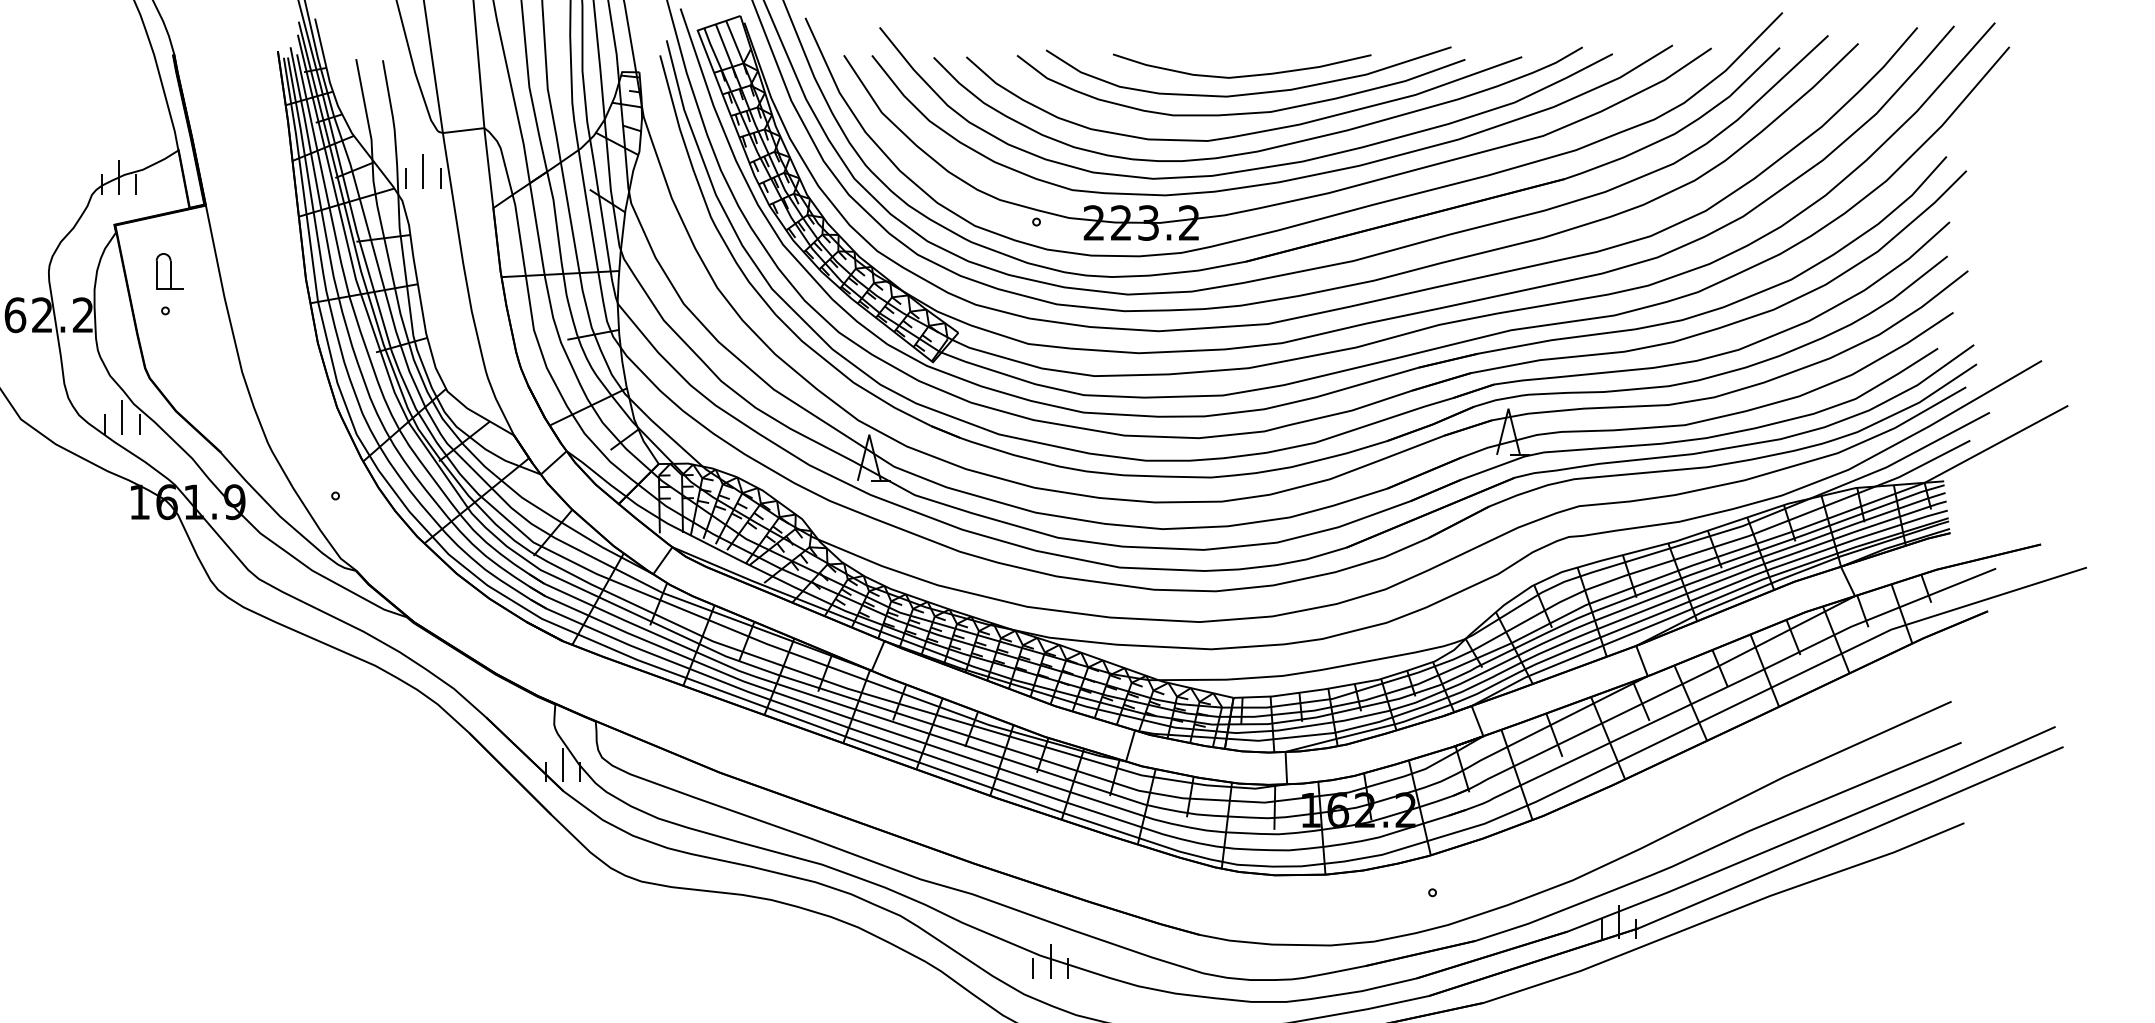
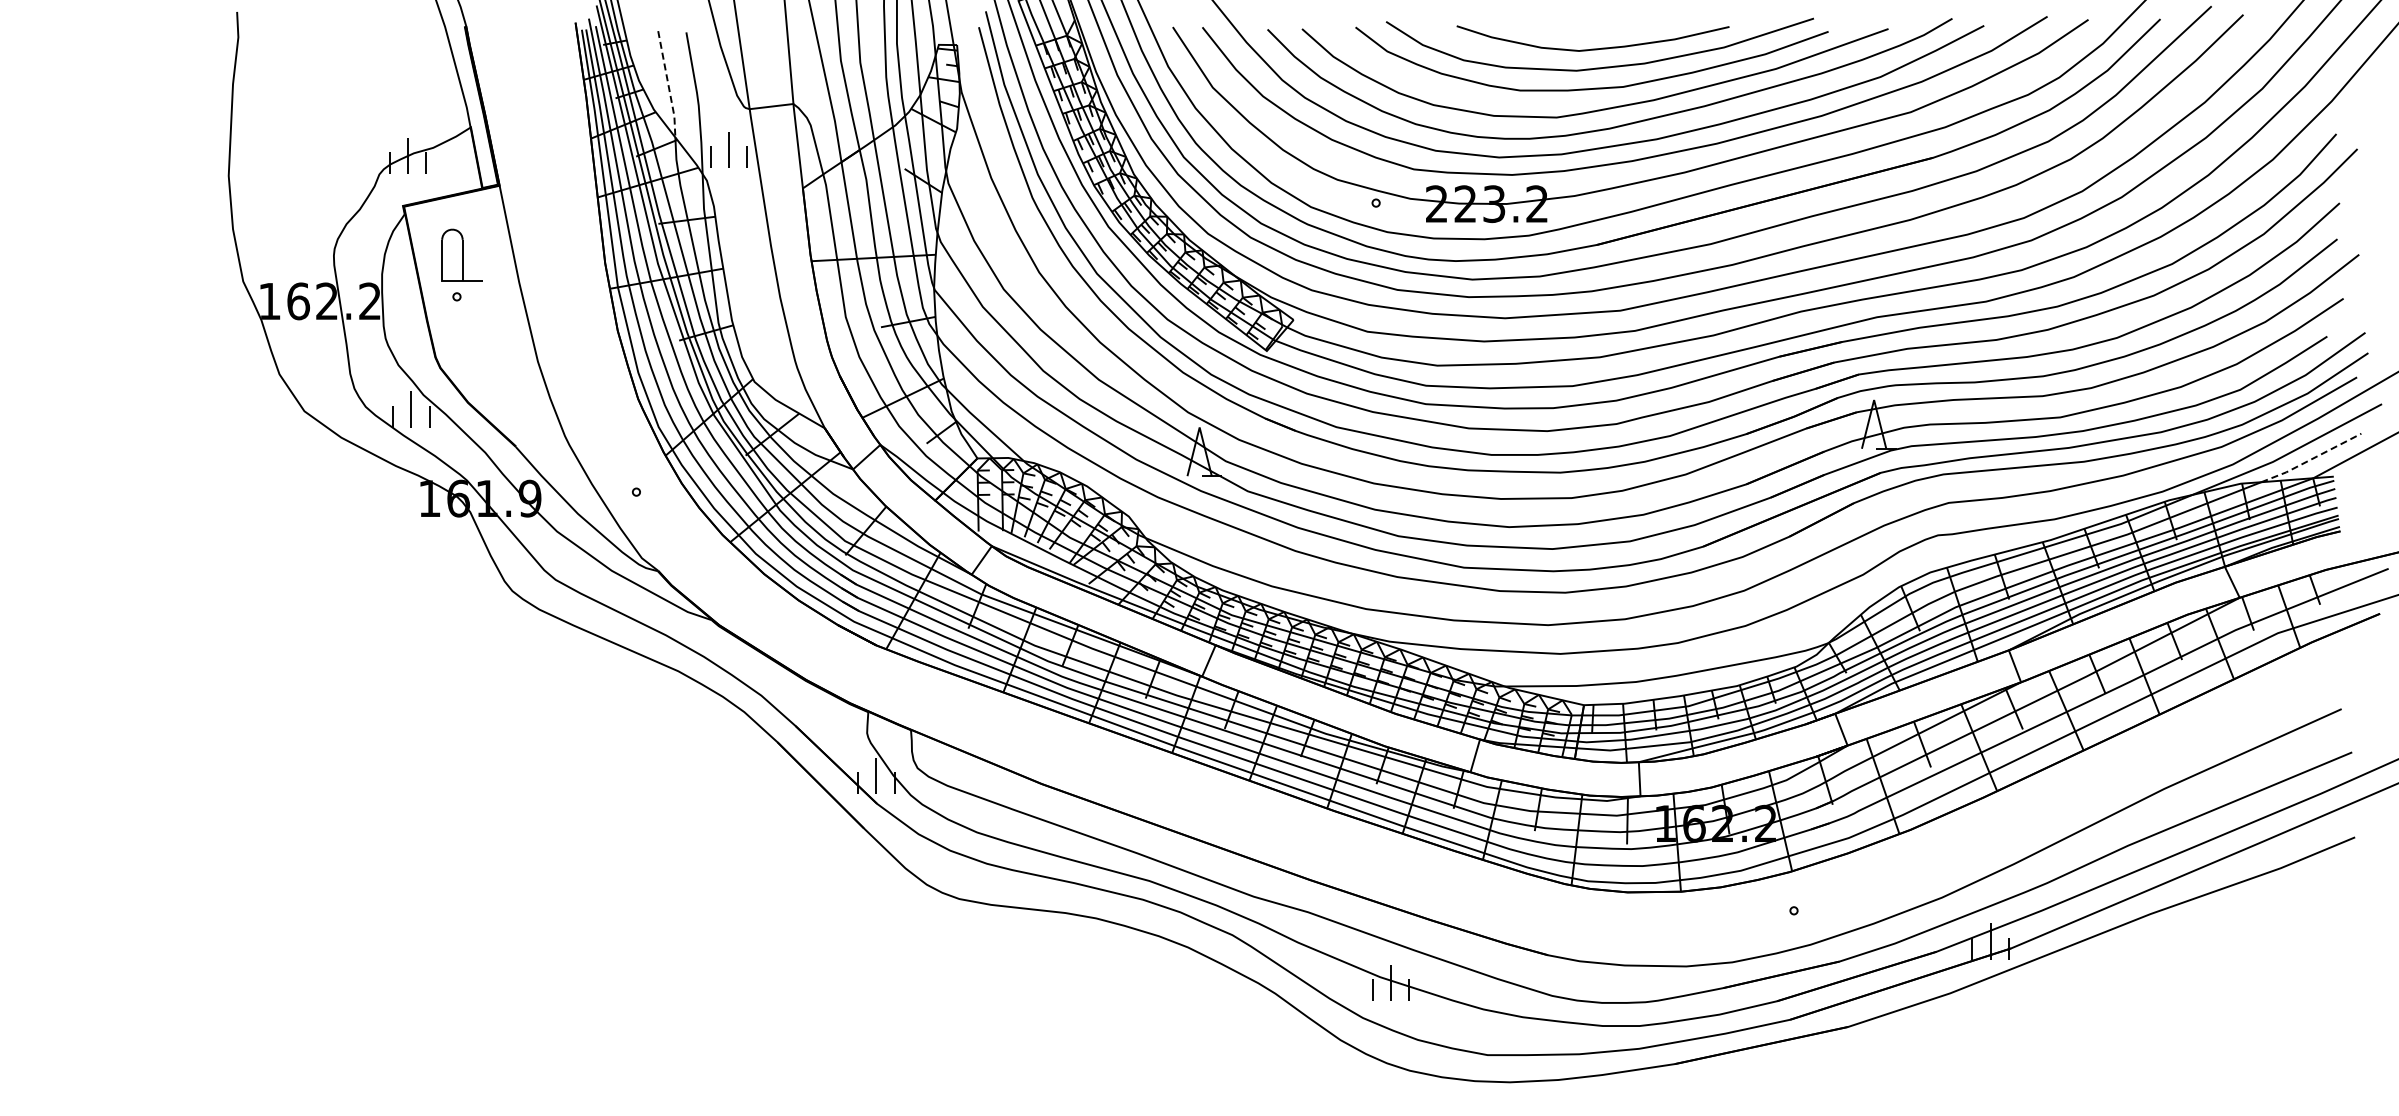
line: (365, 109) -> (668, 84), solid -> dashed
part: (169, 270) -> (461, 254), size x1.4
line: (1923, 465) -> (2311, 459), solid -> dashed

